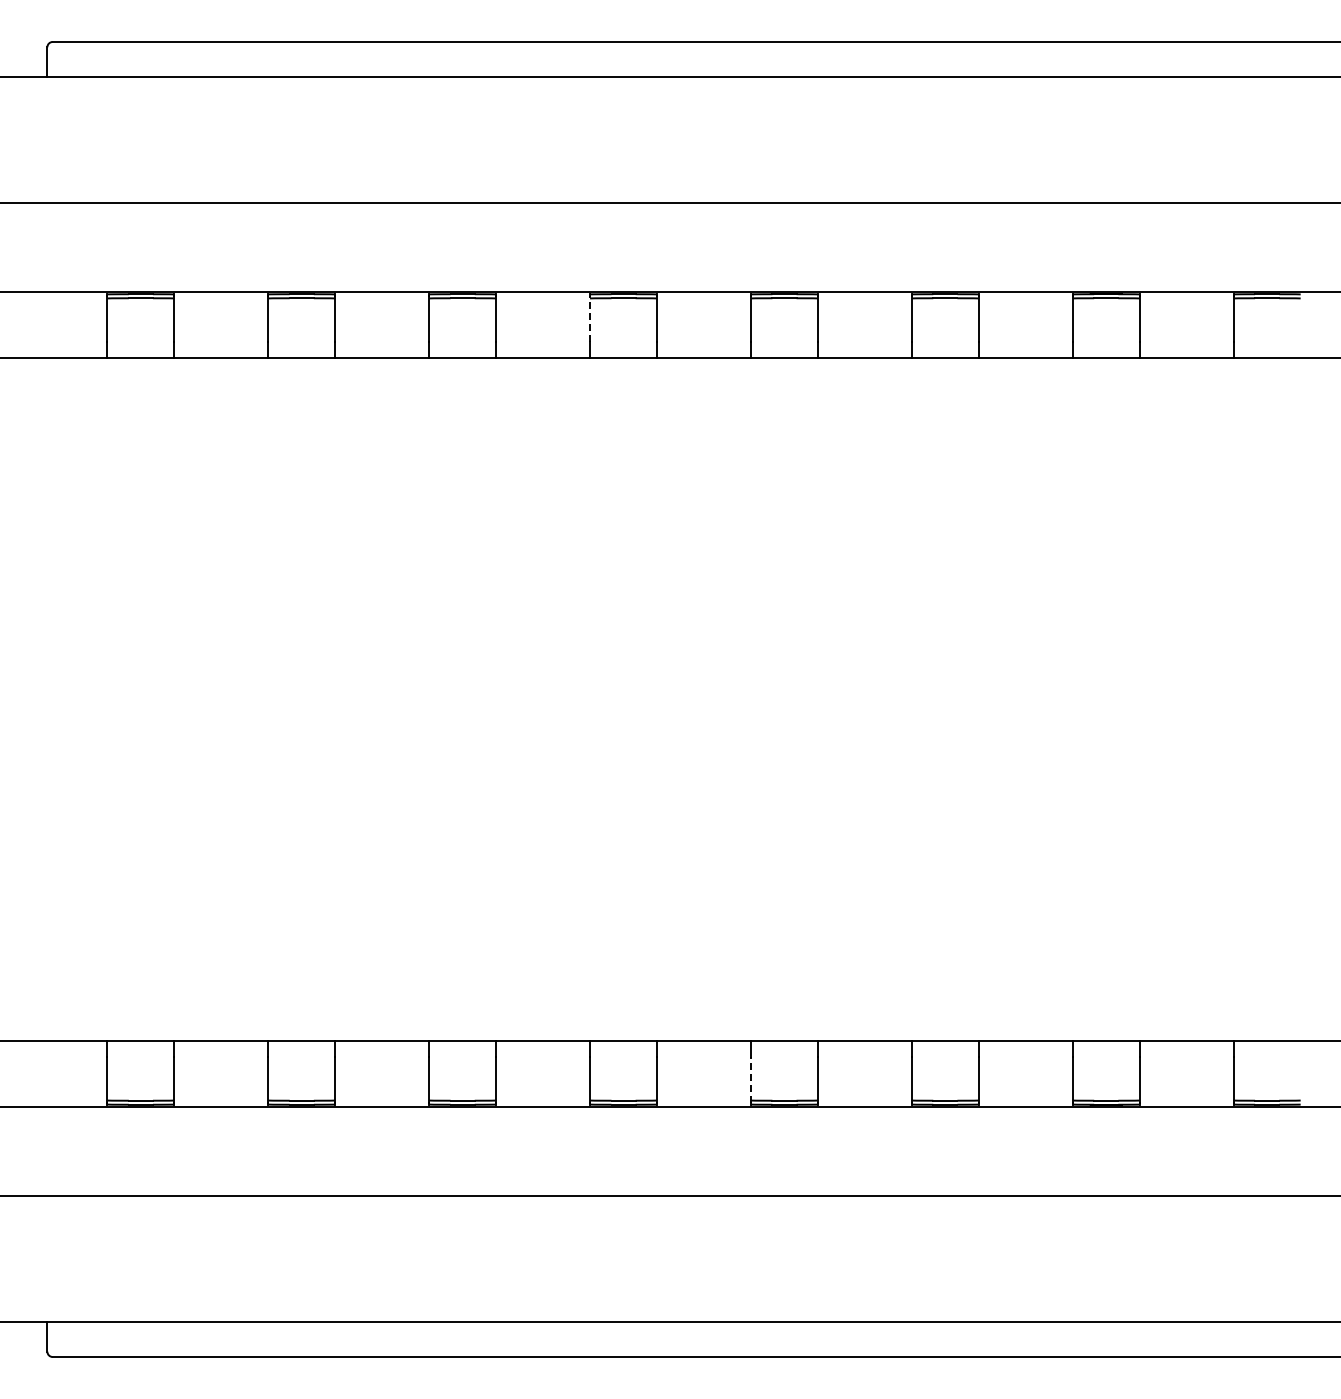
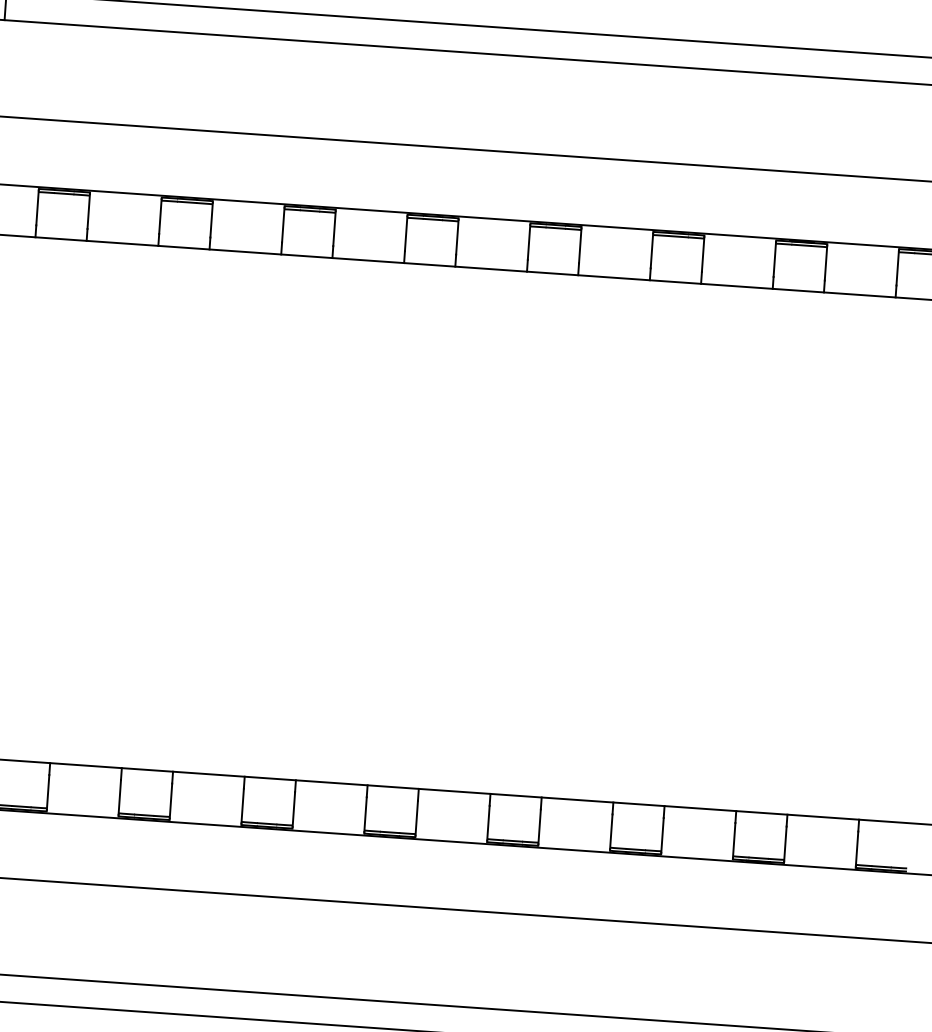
line: (590, 319) -> (406, 234), dashed -> solid
line: (750, 1079) -> (488, 822), dashed -> solid

